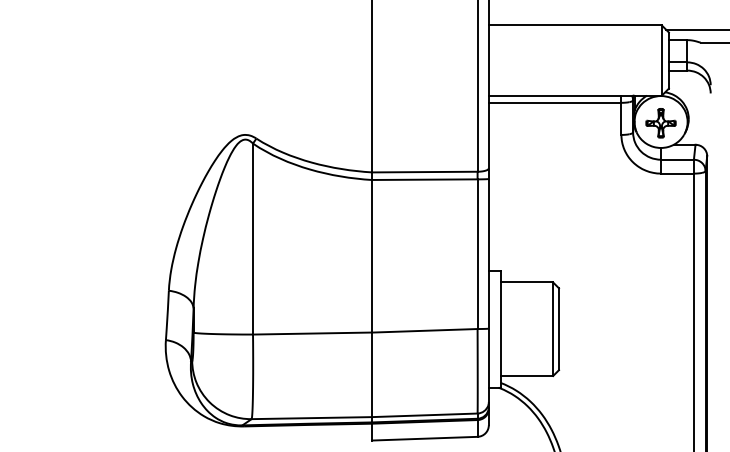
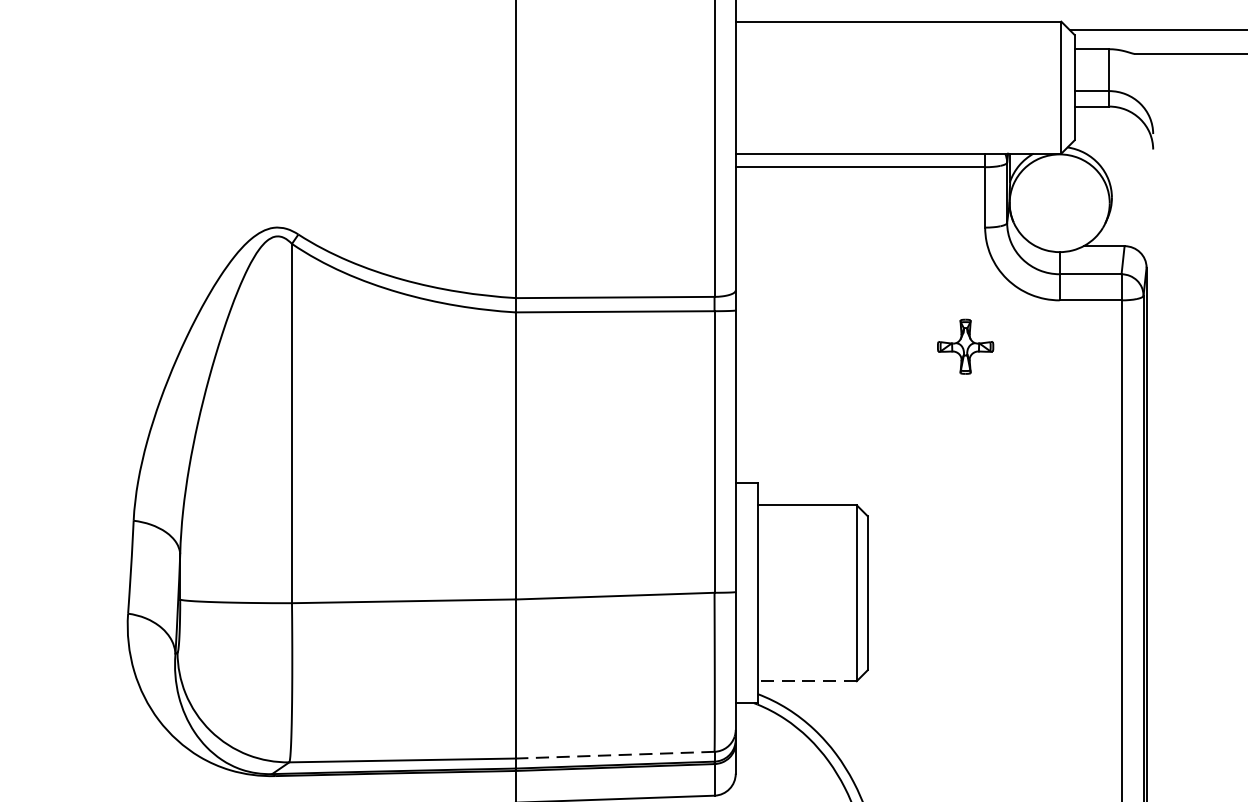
part: (660, 123) -> (964, 347), moved
line: (526, 376) -> (806, 682), solid -> dashed
line: (424, 415) -> (614, 755), solid -> dashed

